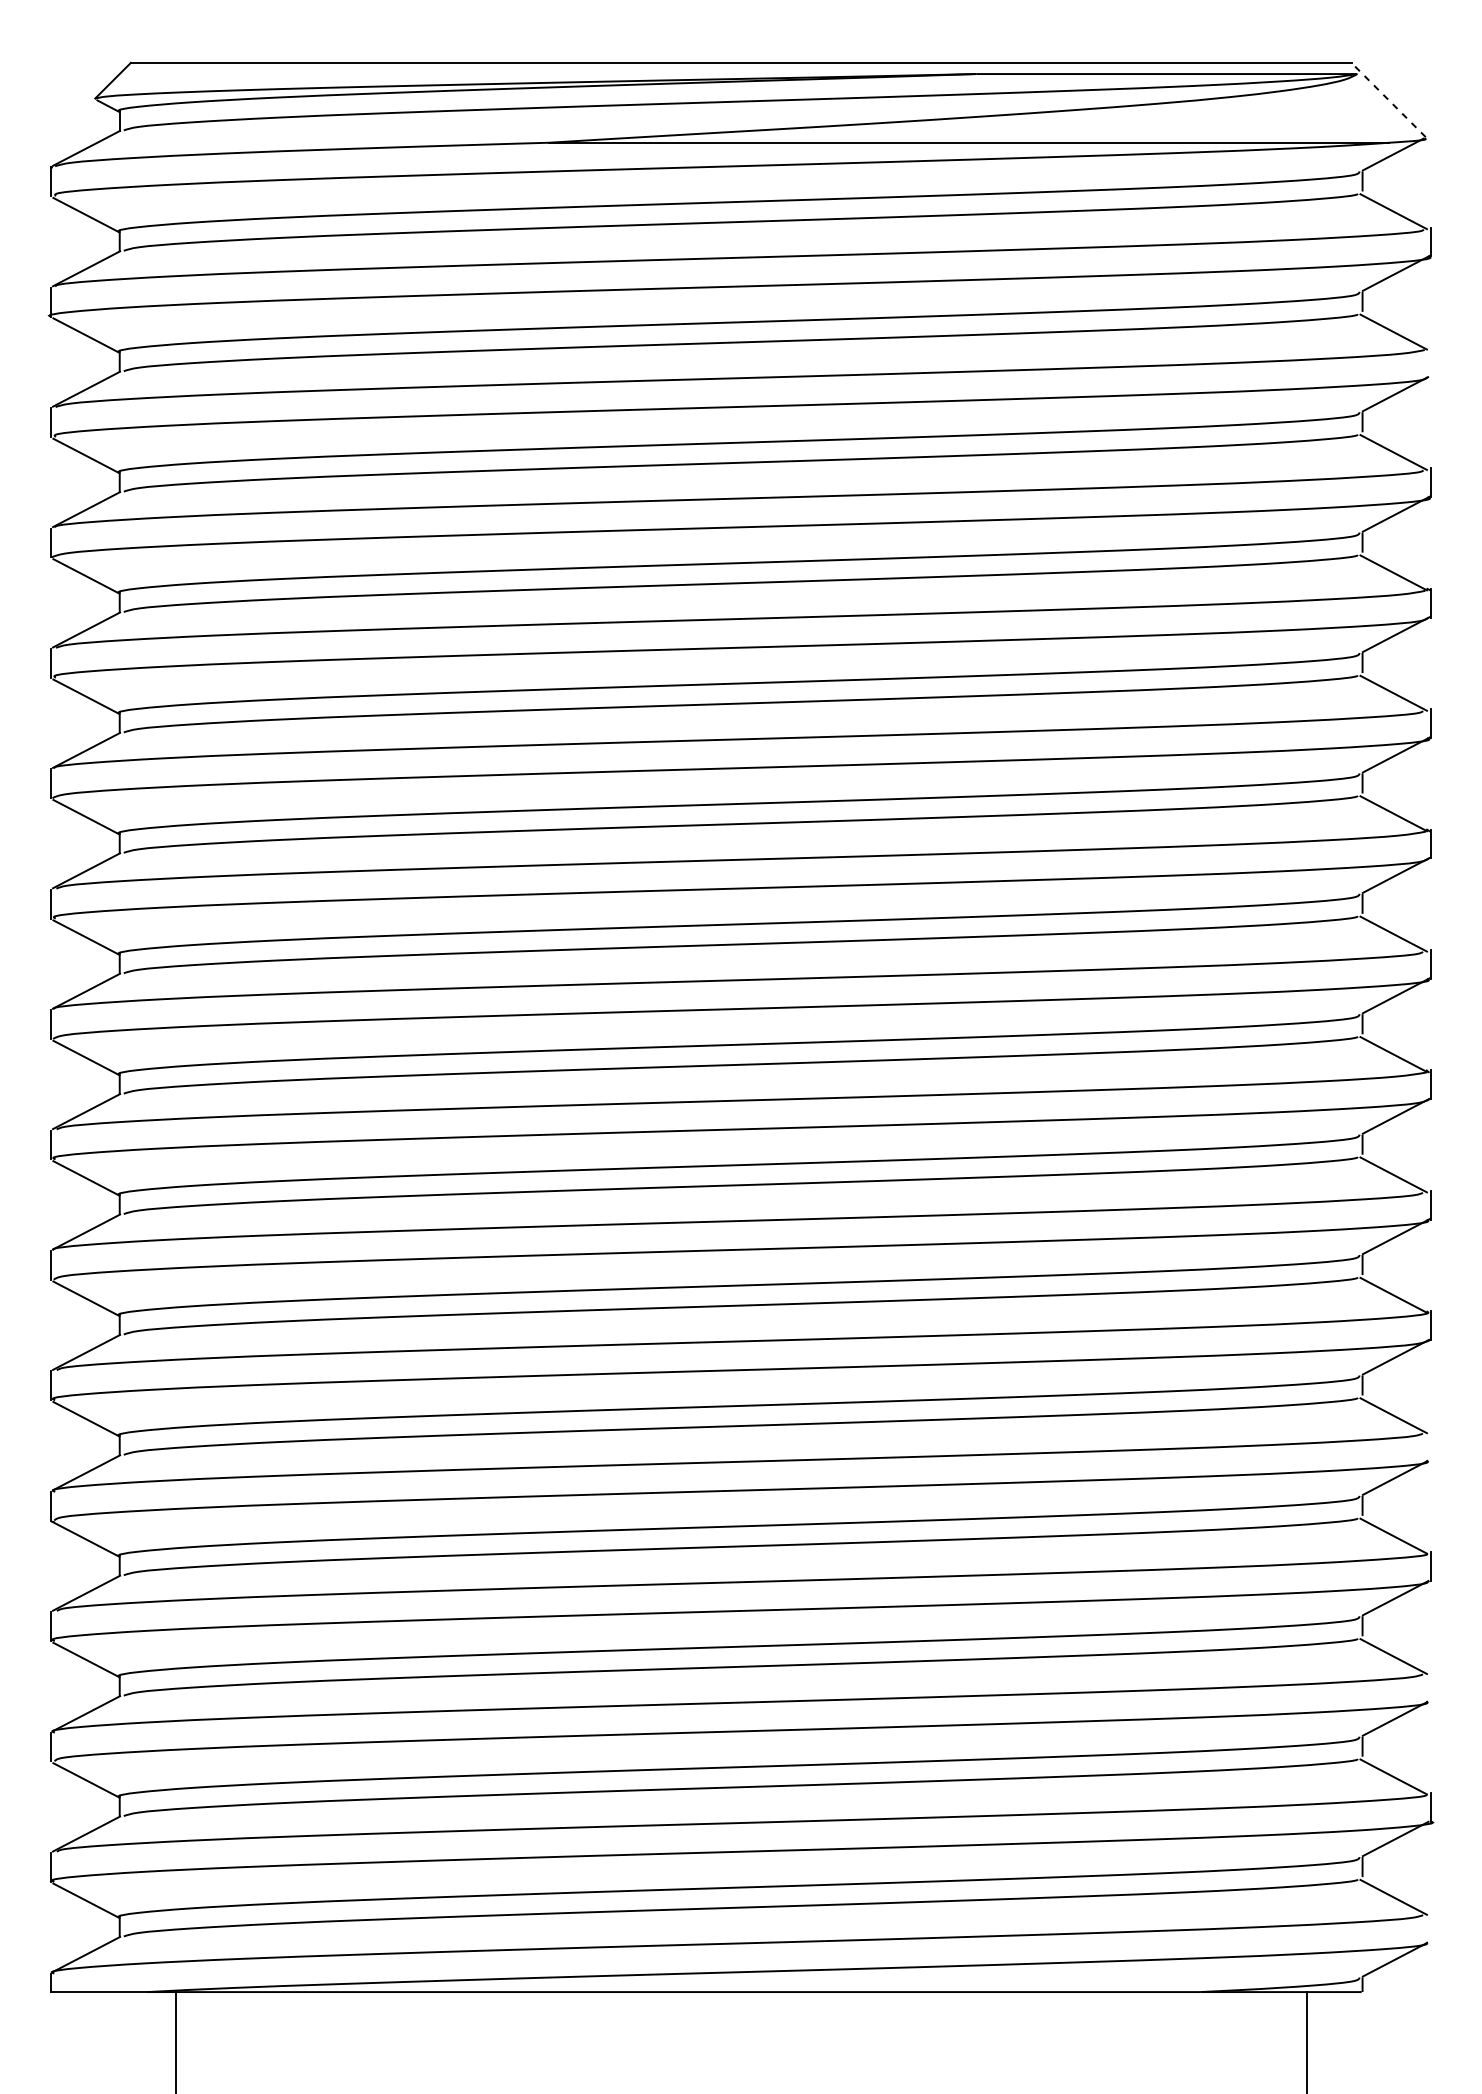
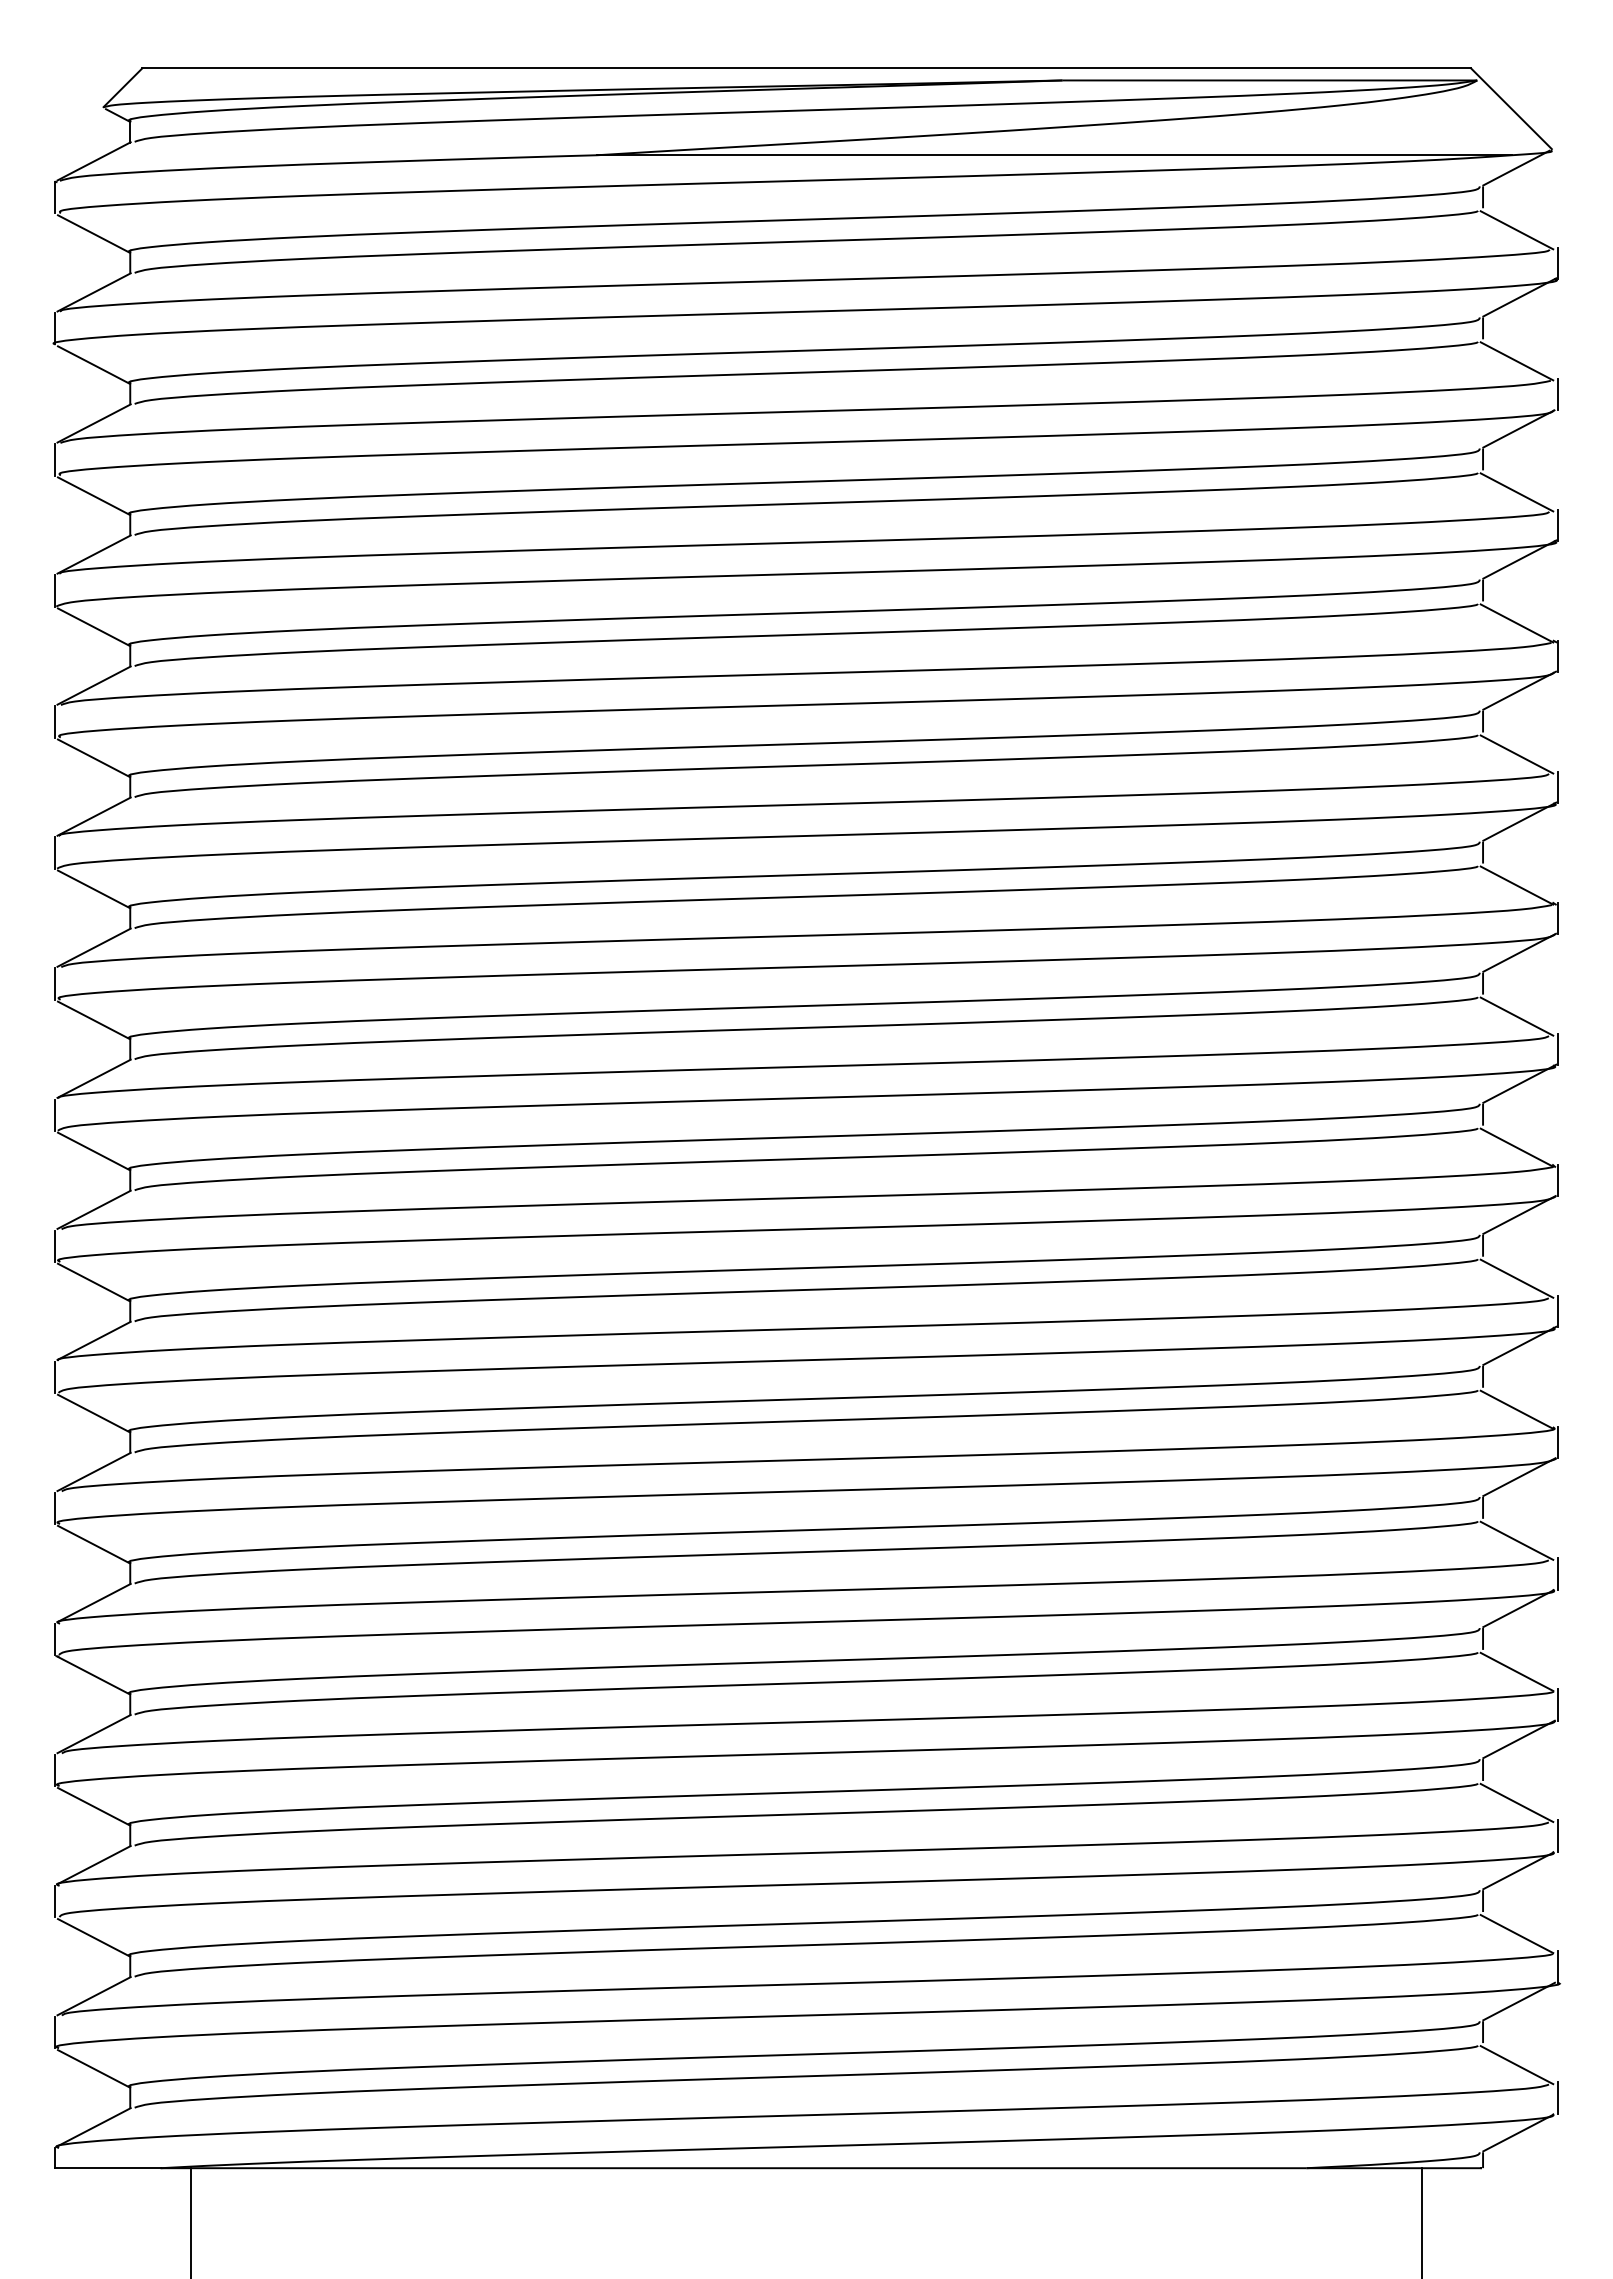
line: (1388, 99) -> (1511, 108), dashed -> solid
line: (1430, 361) -> (1557, 393), added
line: (1430, 1445) -> (1557, 1573), added
line: (1430, 1686) -> (1557, 1835), added
line: (1430, 1927) -> (1557, 2097), added

